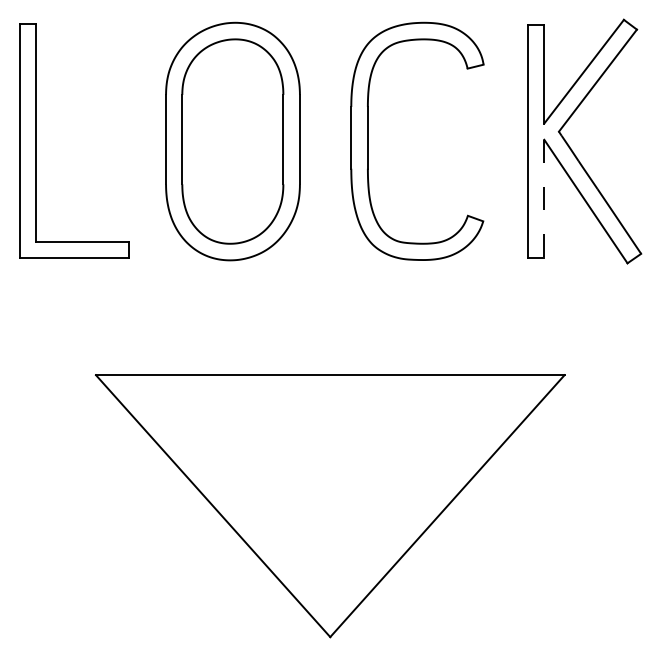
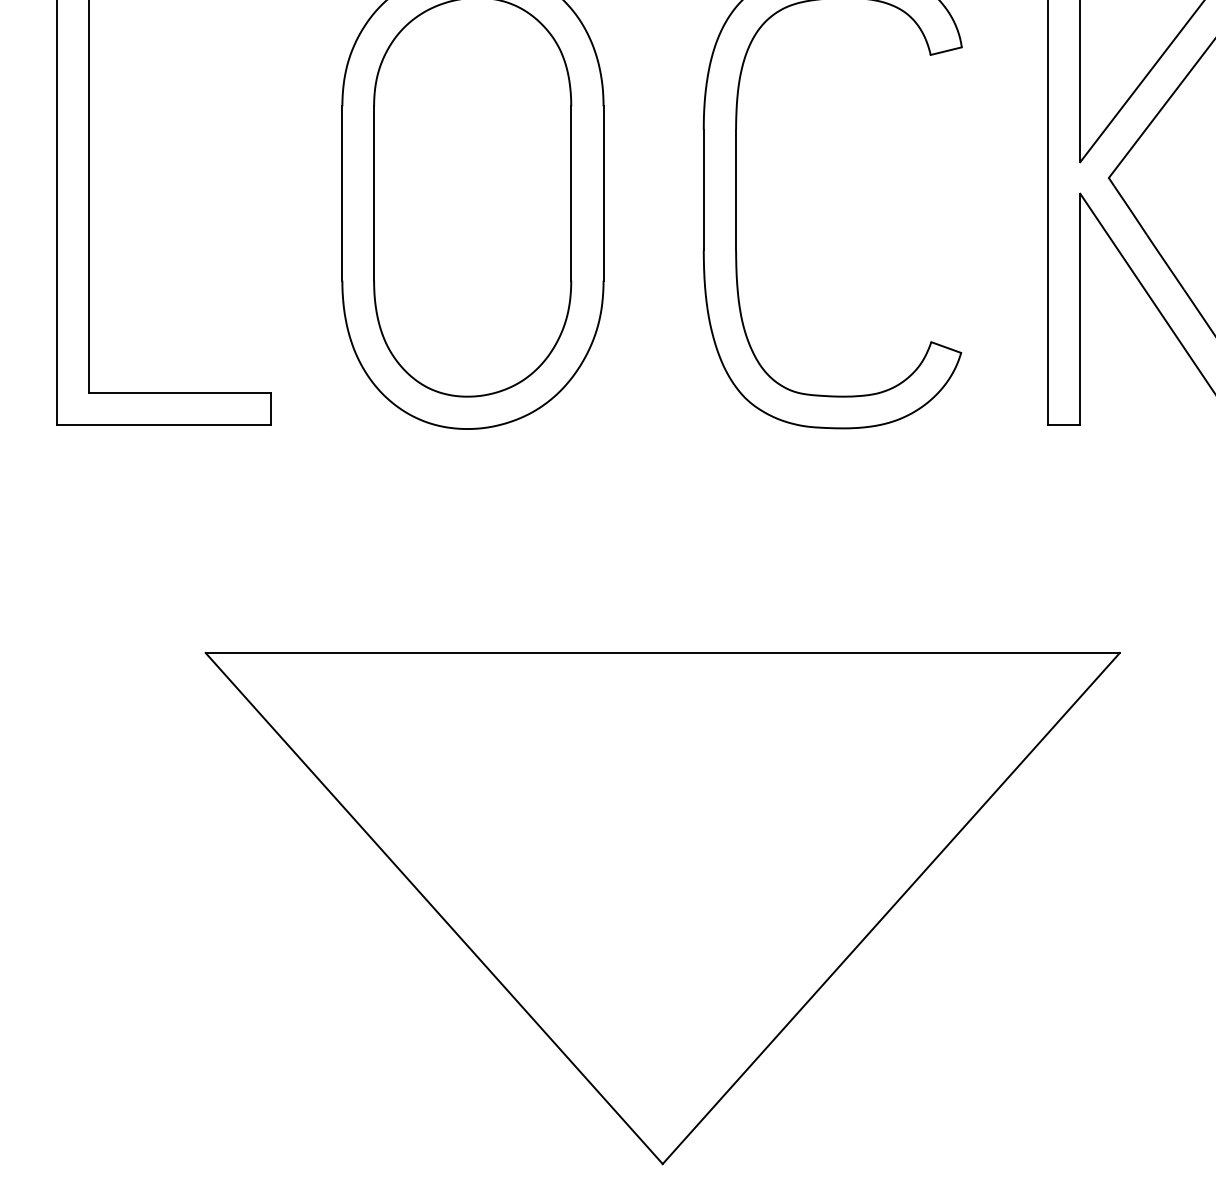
line: (544, 199) -> (1080, 310), dashed -> solid

